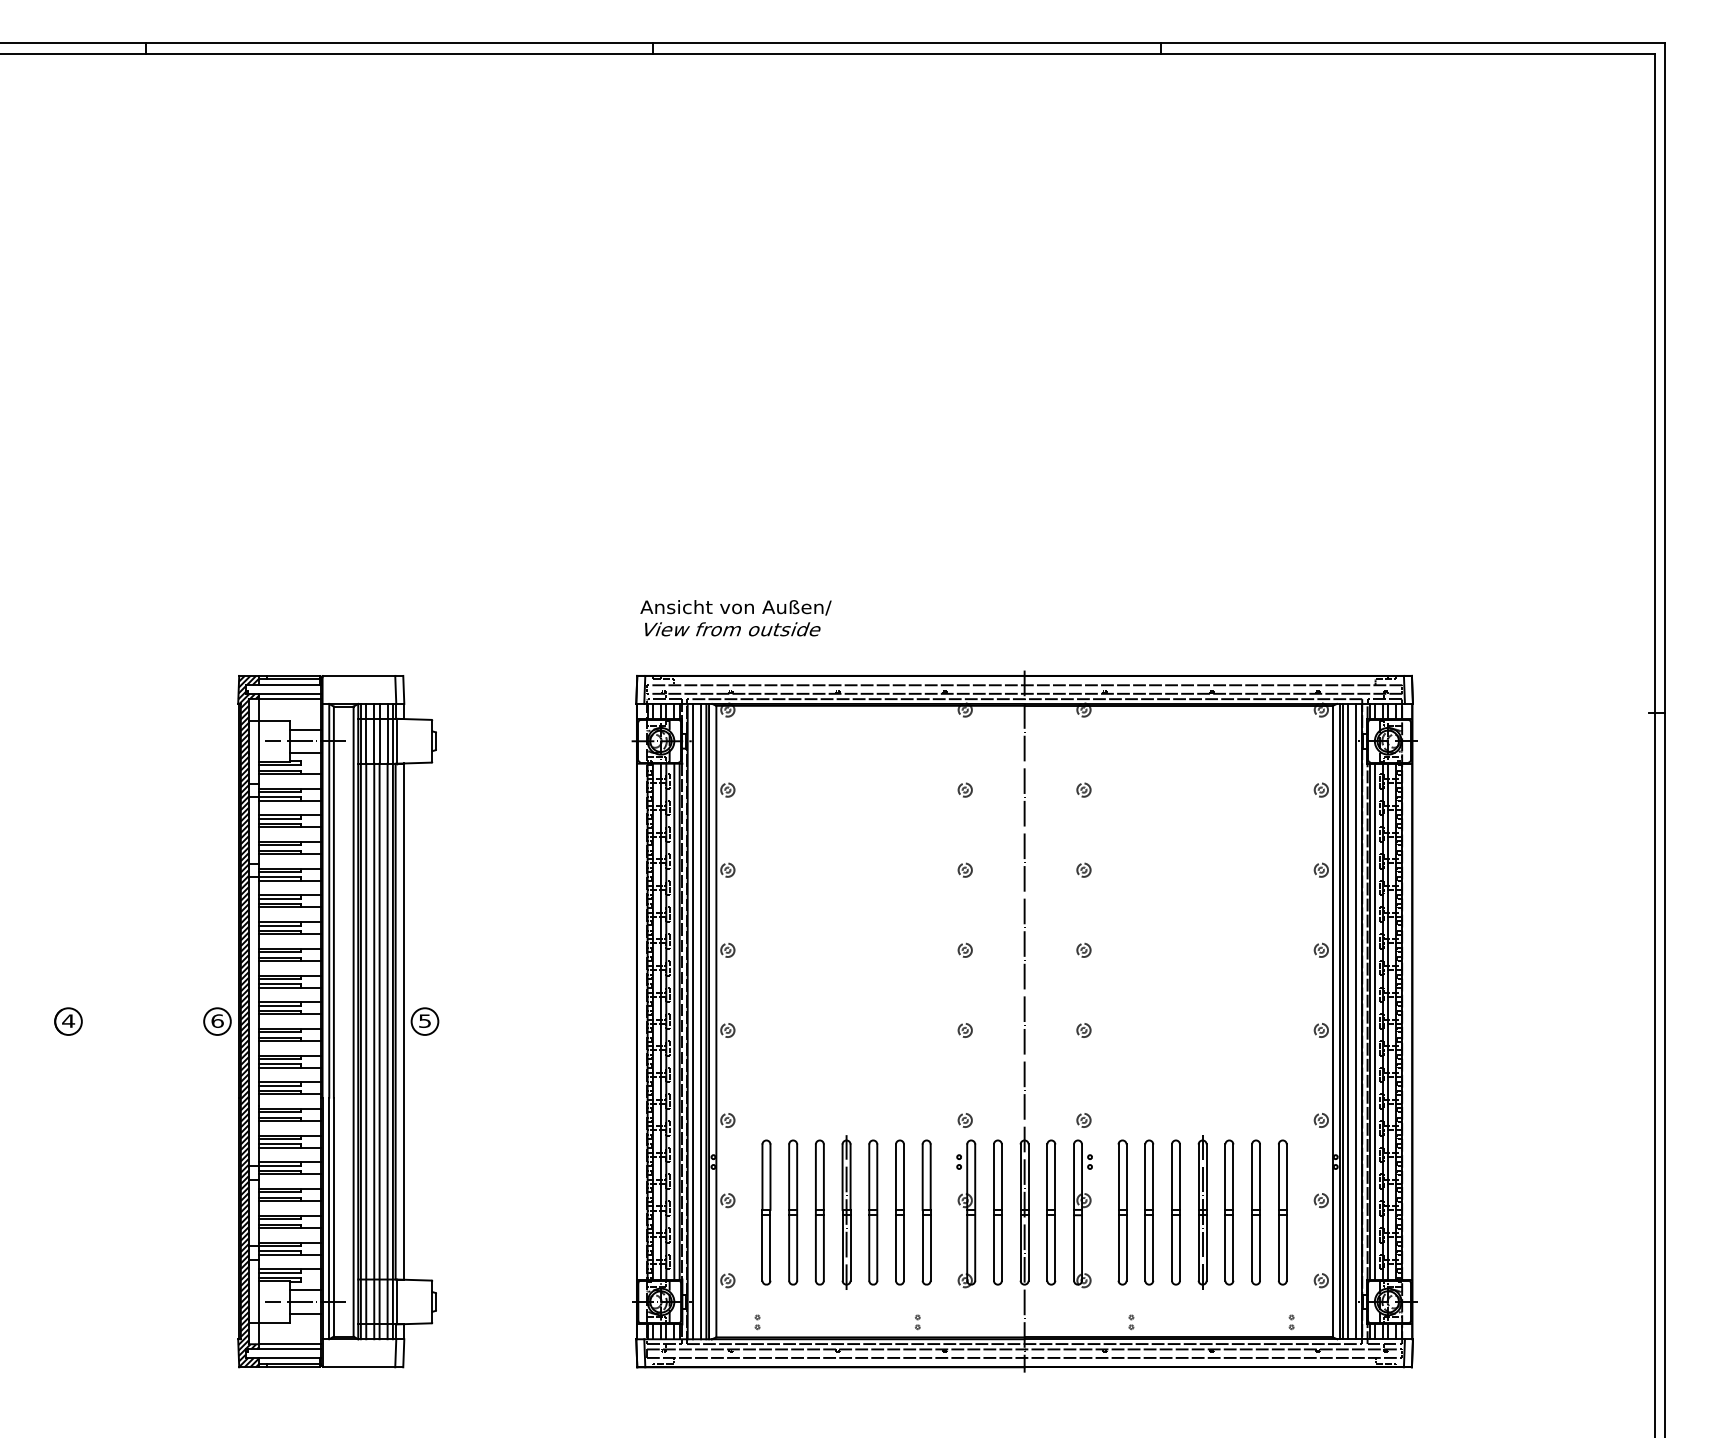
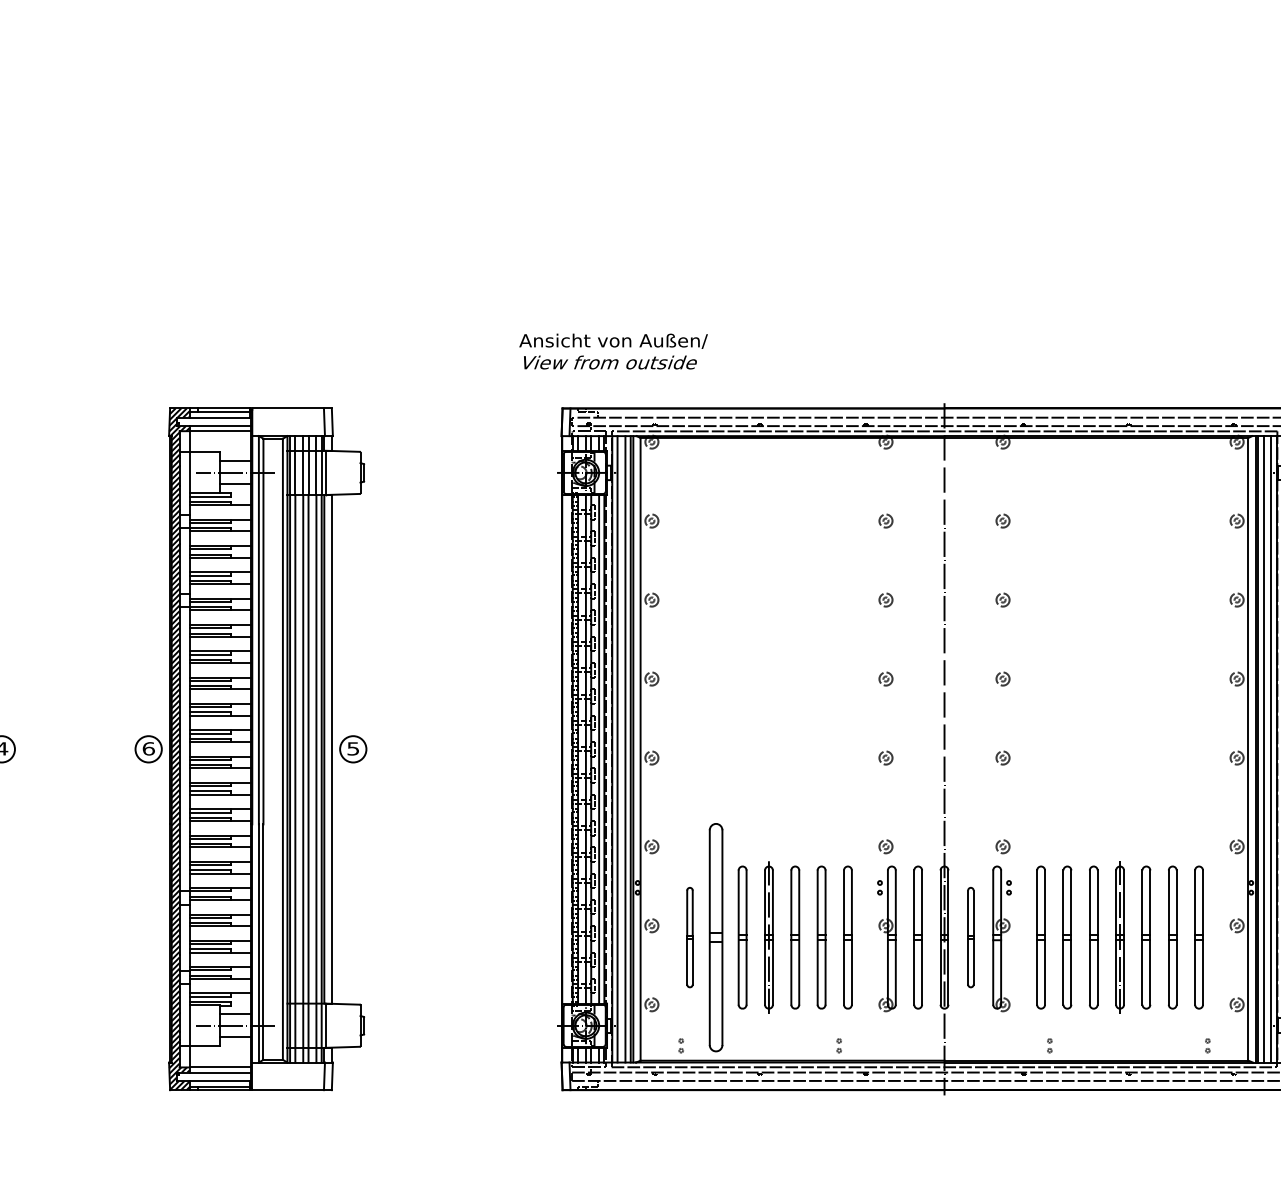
text: (735, 618) -> (613, 351), moved
part: (766, 1212) -> (690, 937), size x0.7
part: (793, 1212) -> (716, 937), size x1.6
part: (1051, 1212) -> (971, 937), size x0.7

